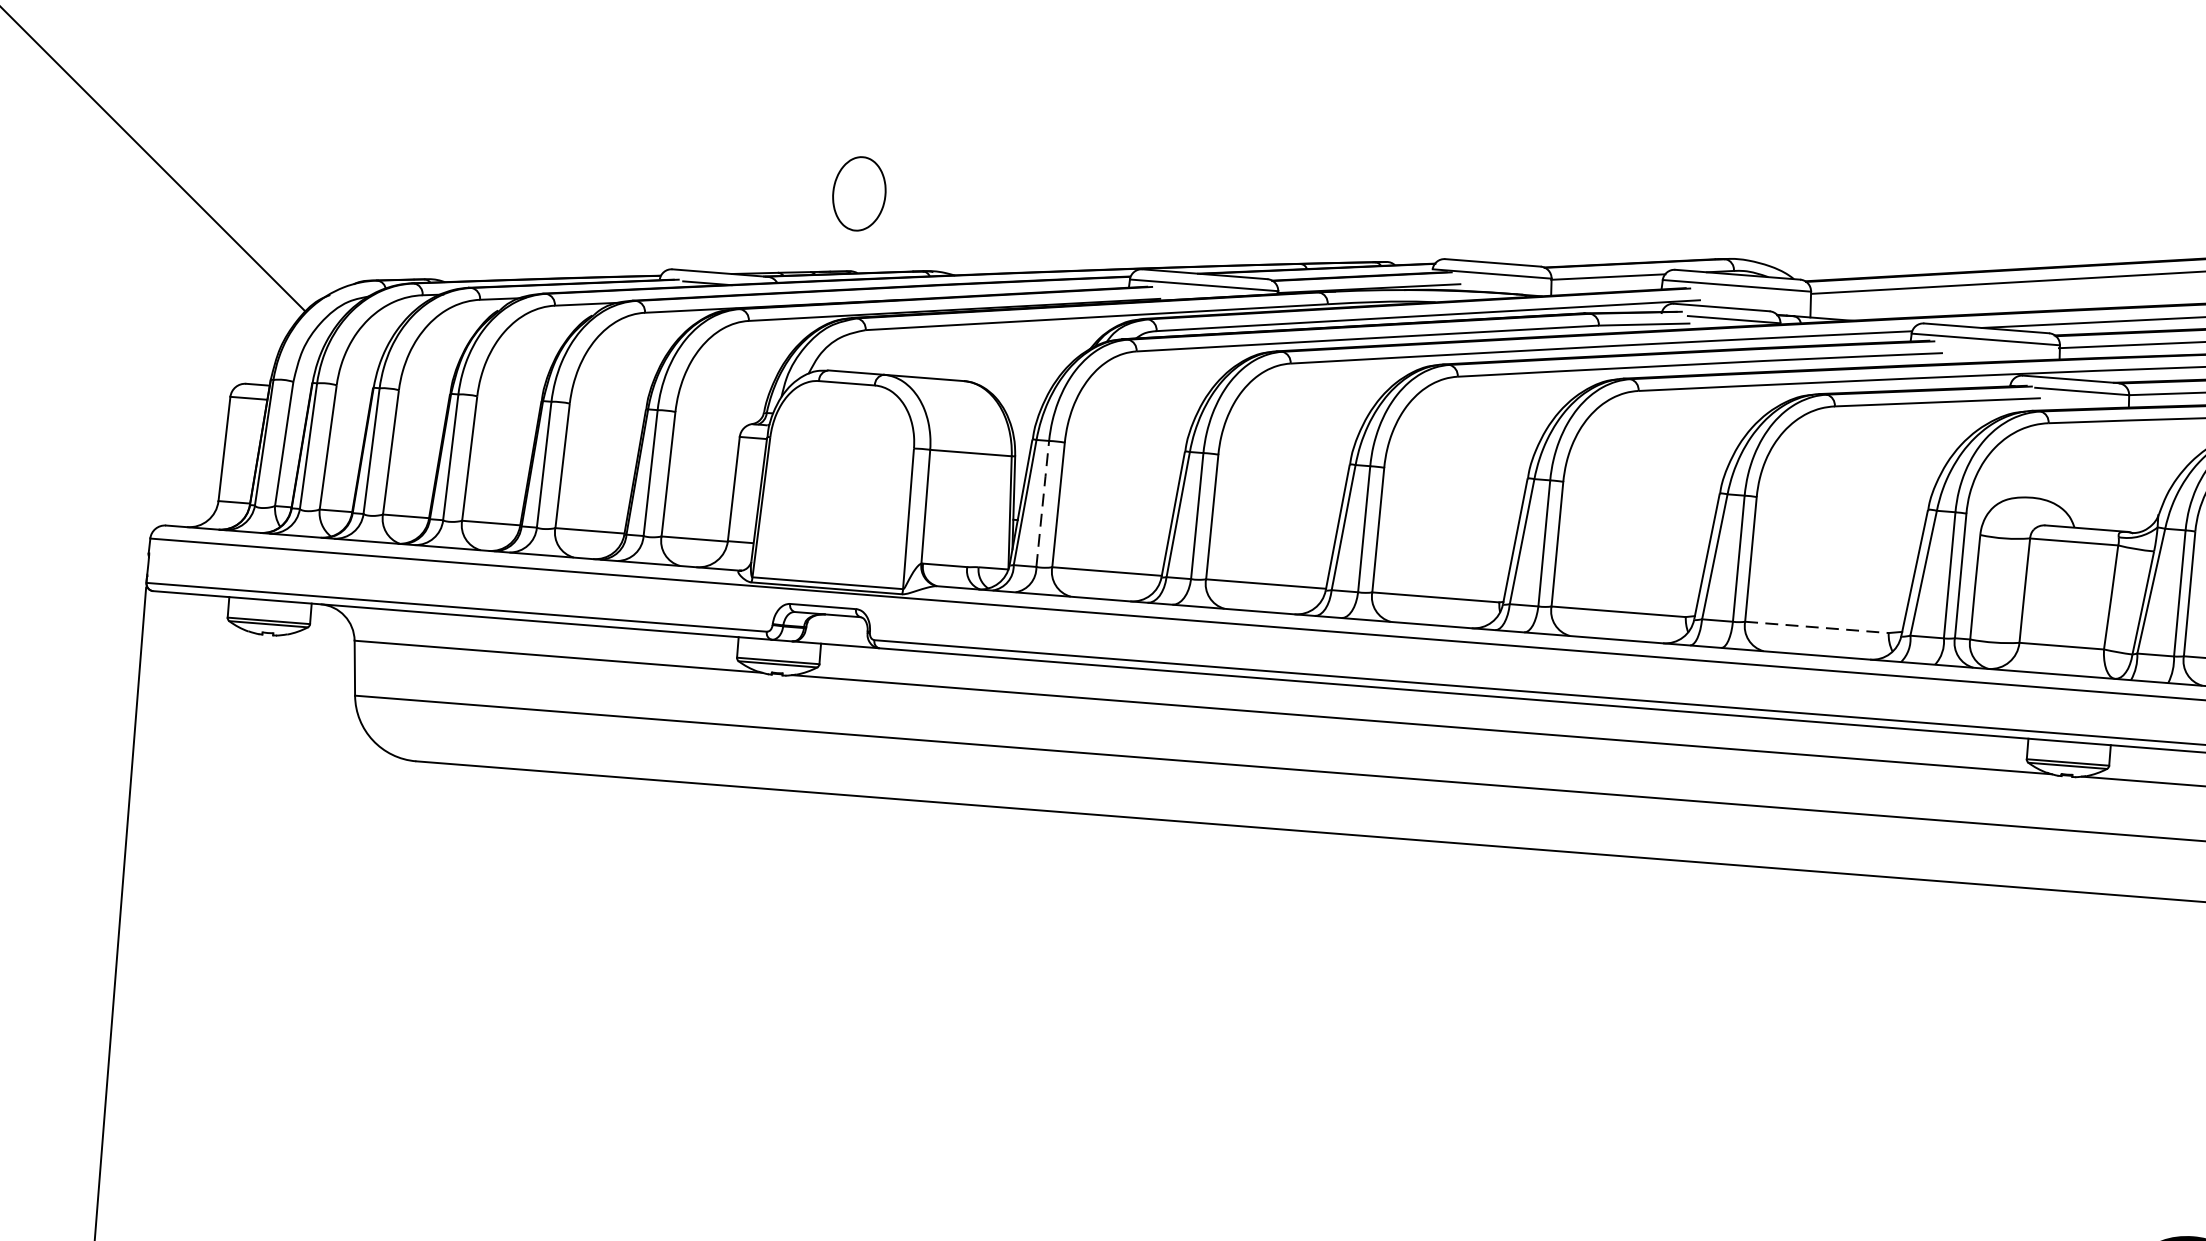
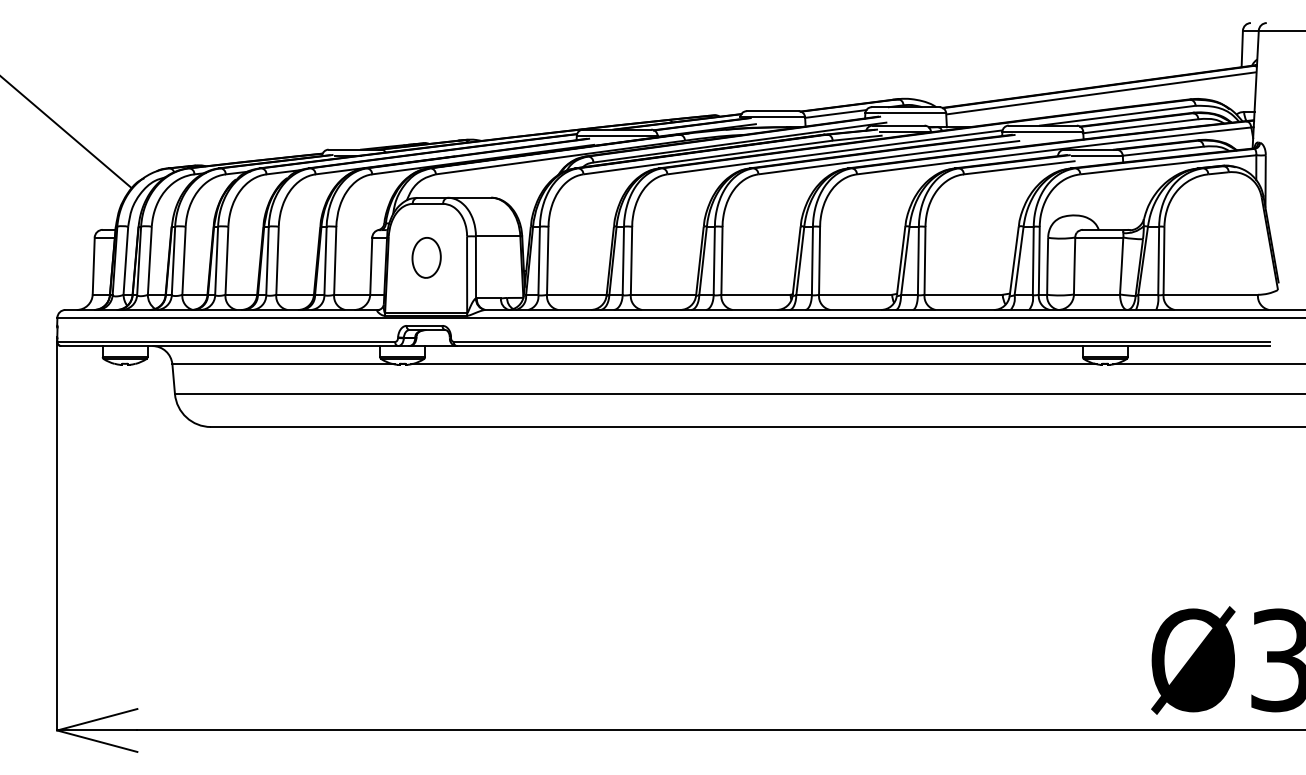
part: (859, 193) -> (426, 257), moved
line: (1043, 501) -> (539, 259), dashed -> solid
line: (1818, 626) -> (964, 294), dashed -> solid

